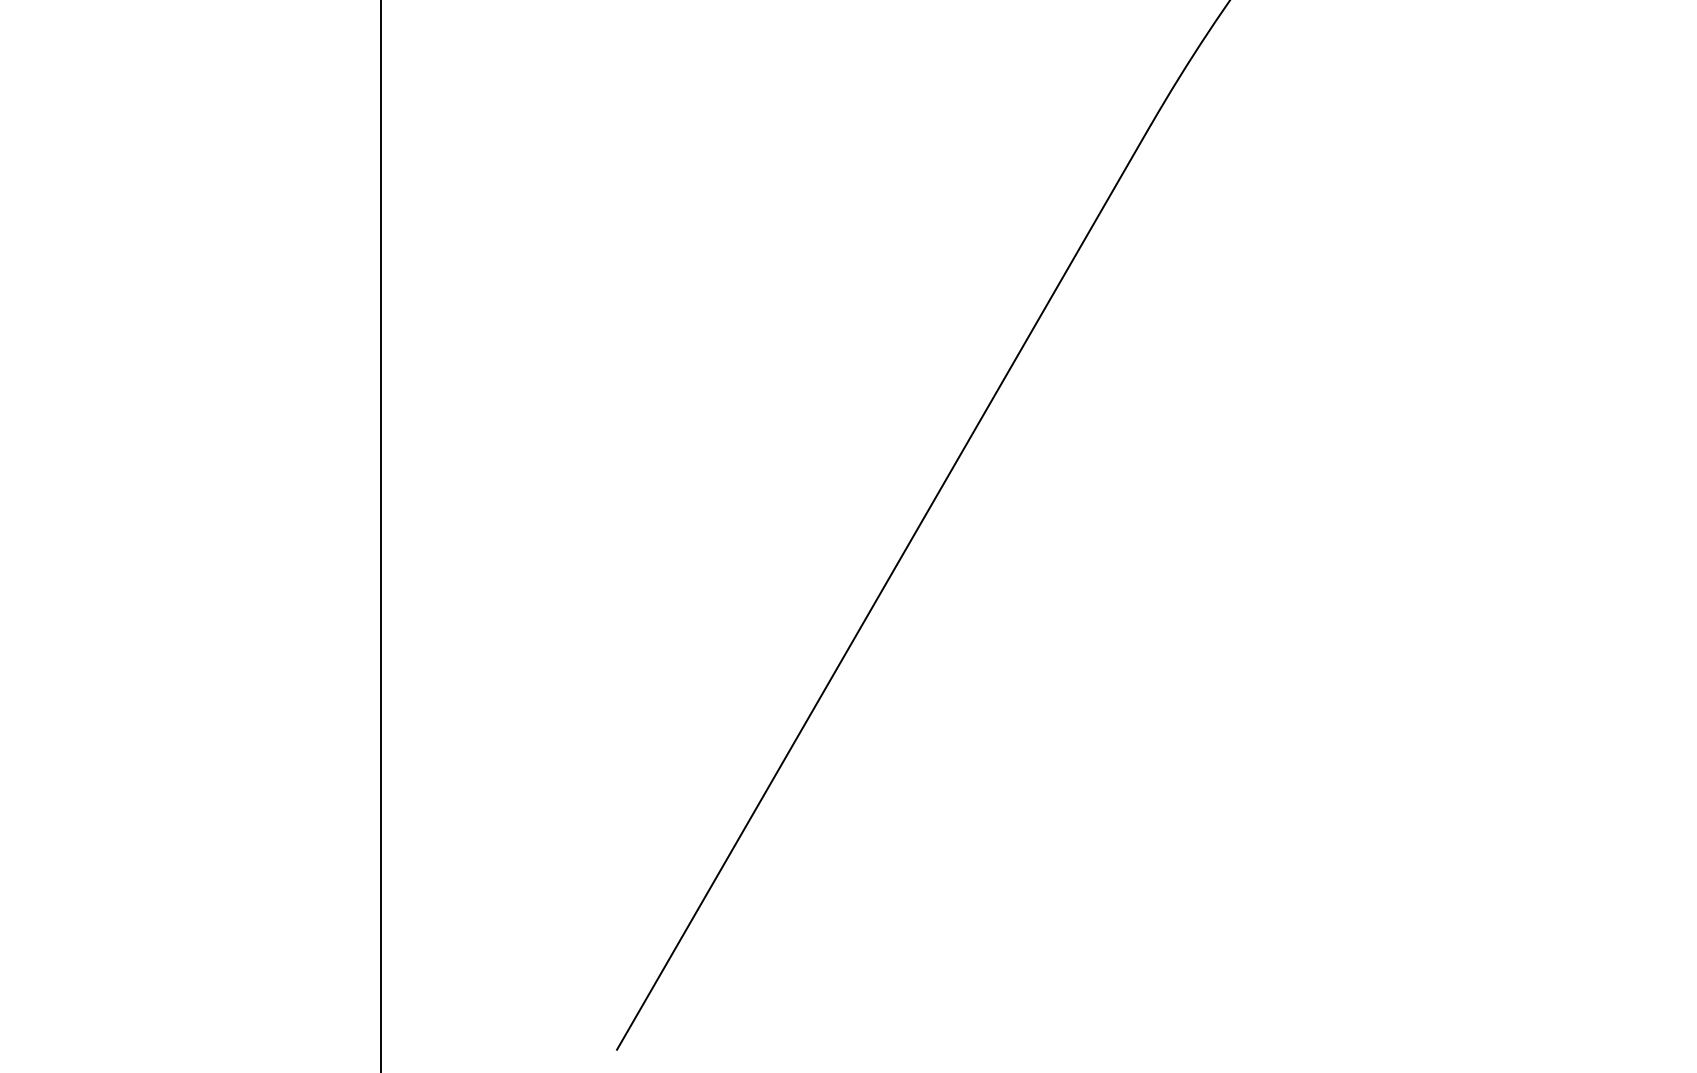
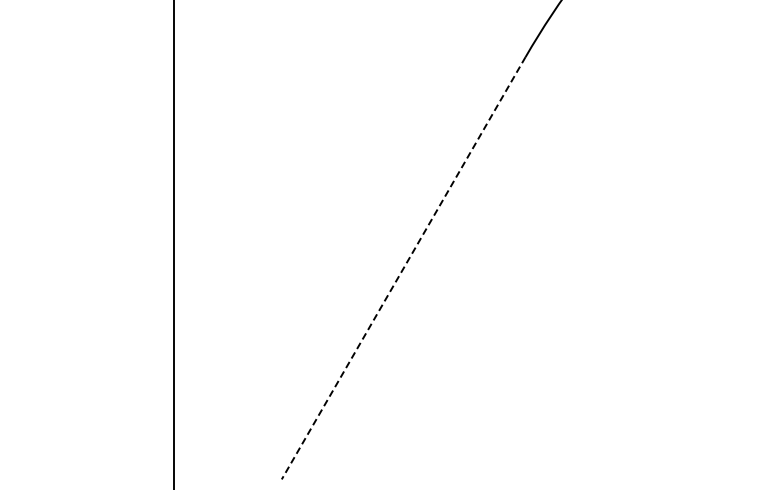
line: (883, 587) -> (403, 268), solid -> dashed

